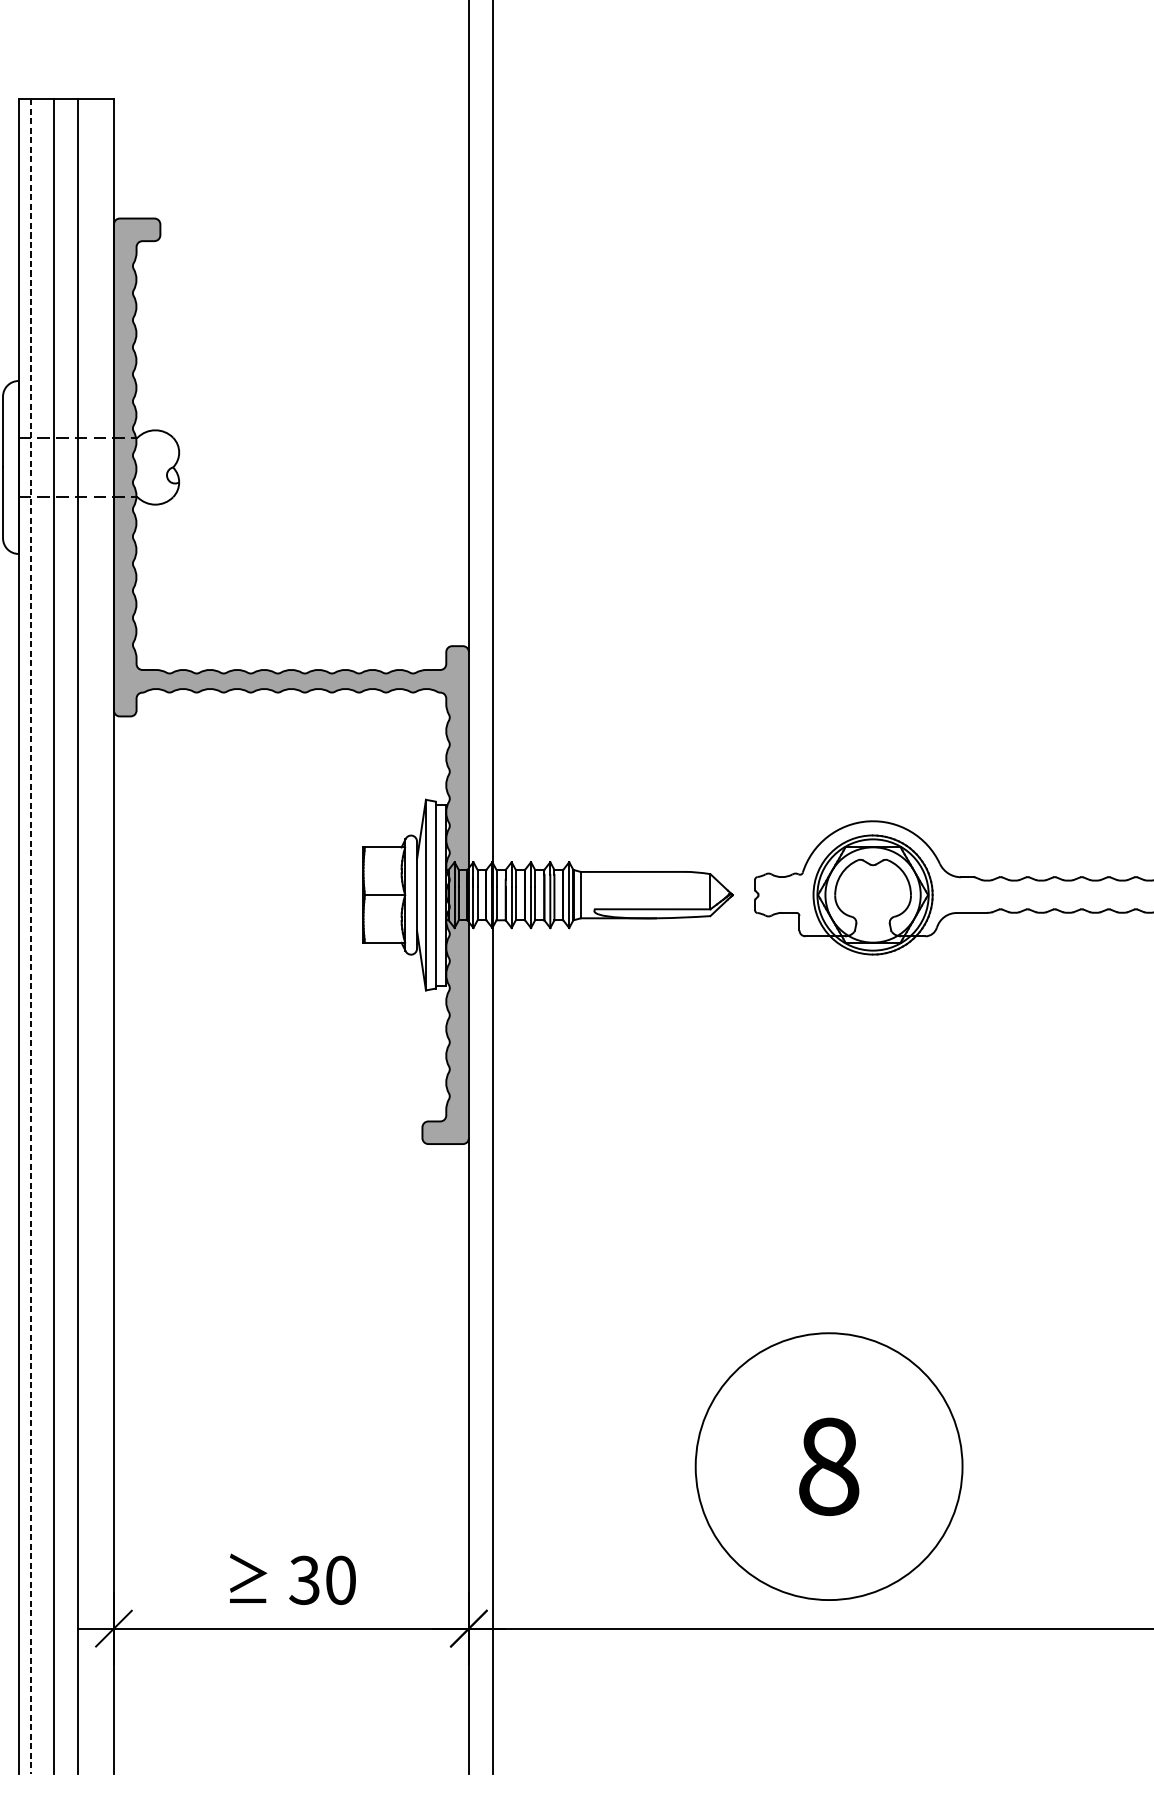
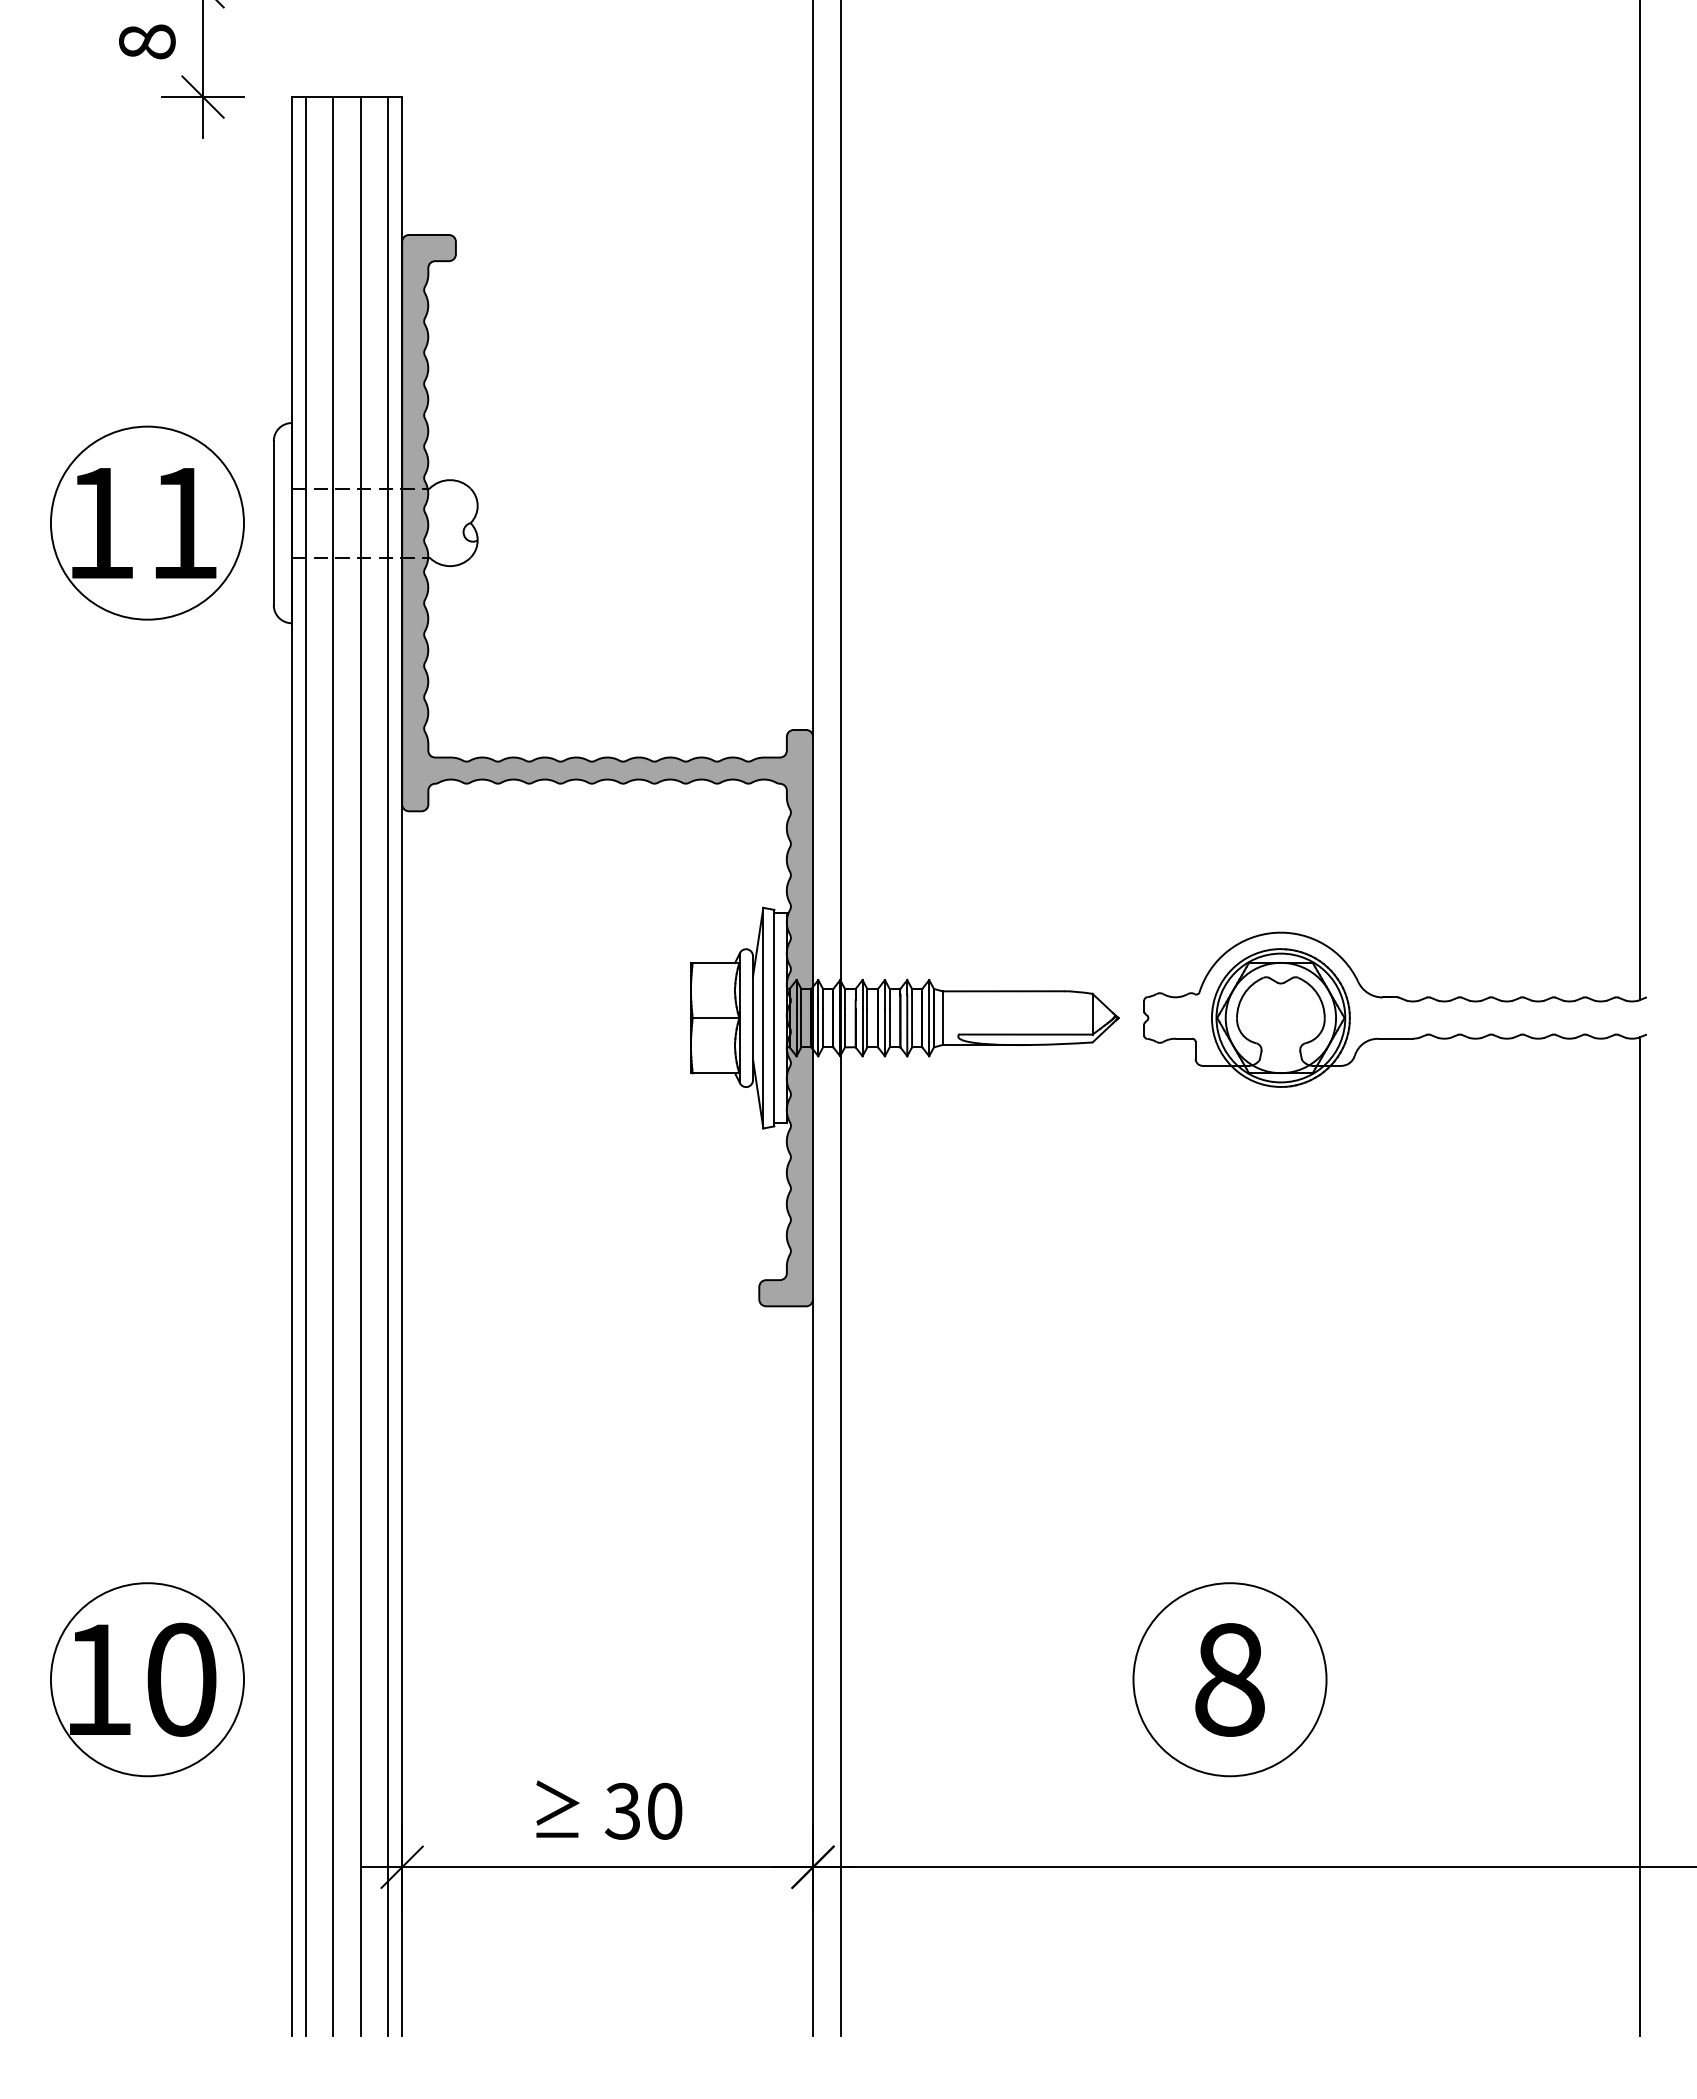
line: (102, 936) -> (388, 1066), added
line: (30, 937) -> (305, 1067), dashed -> solid
circle: (828, 1466) -> (1229, 1679), size x0.62

